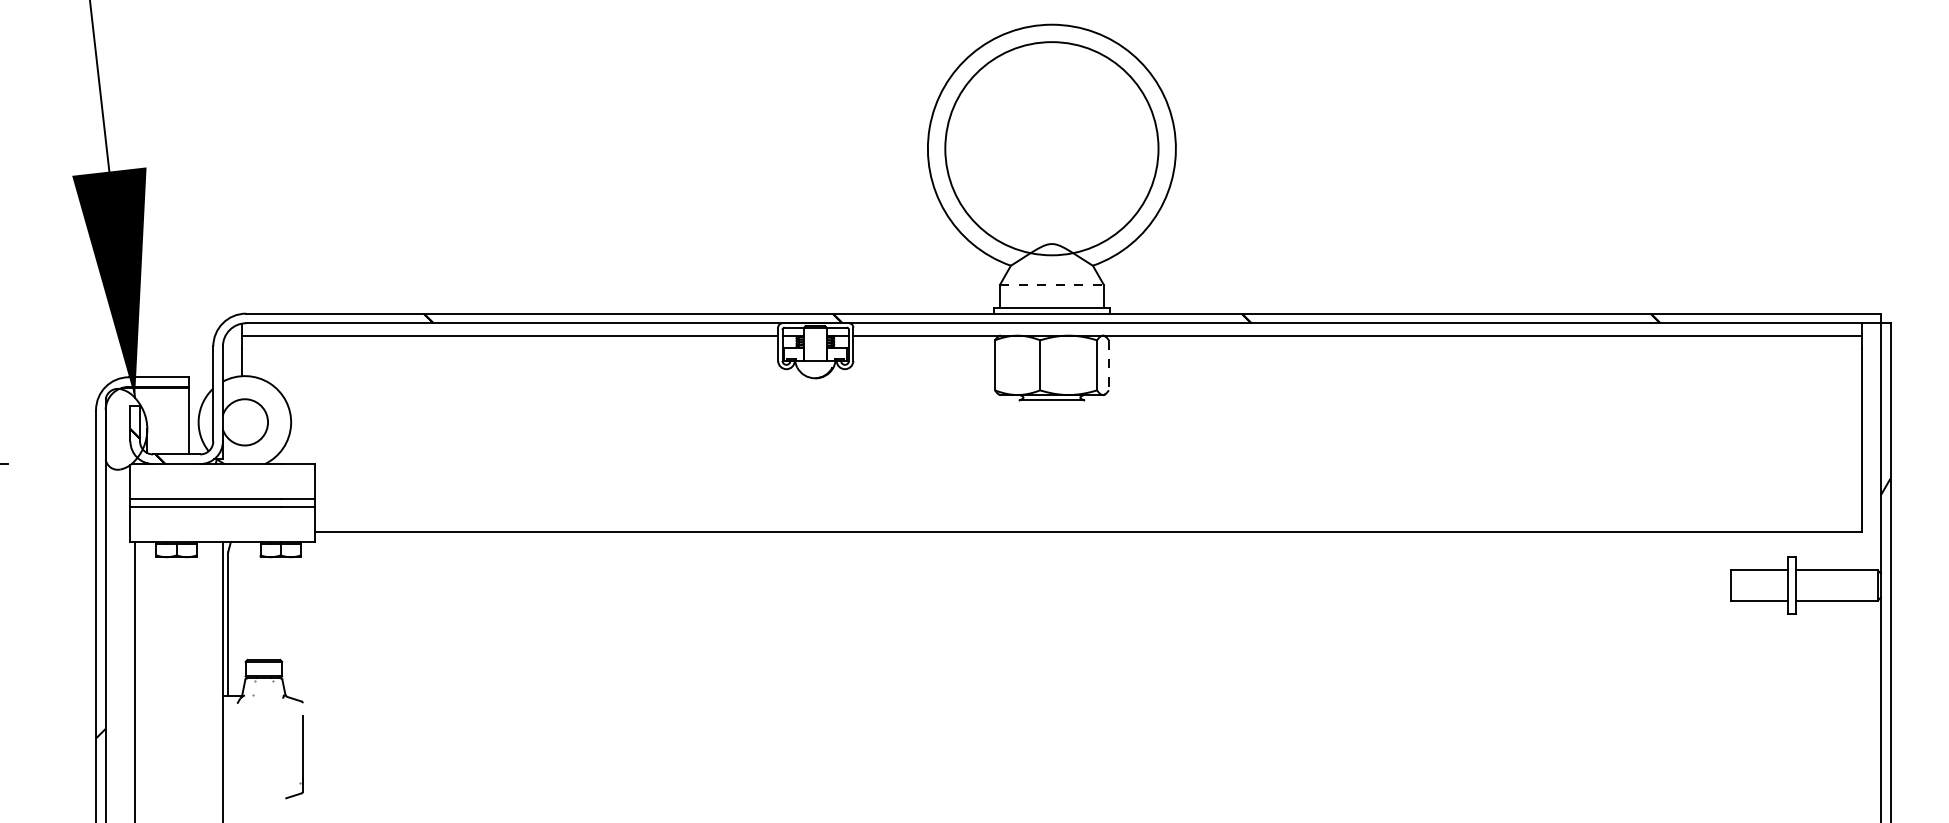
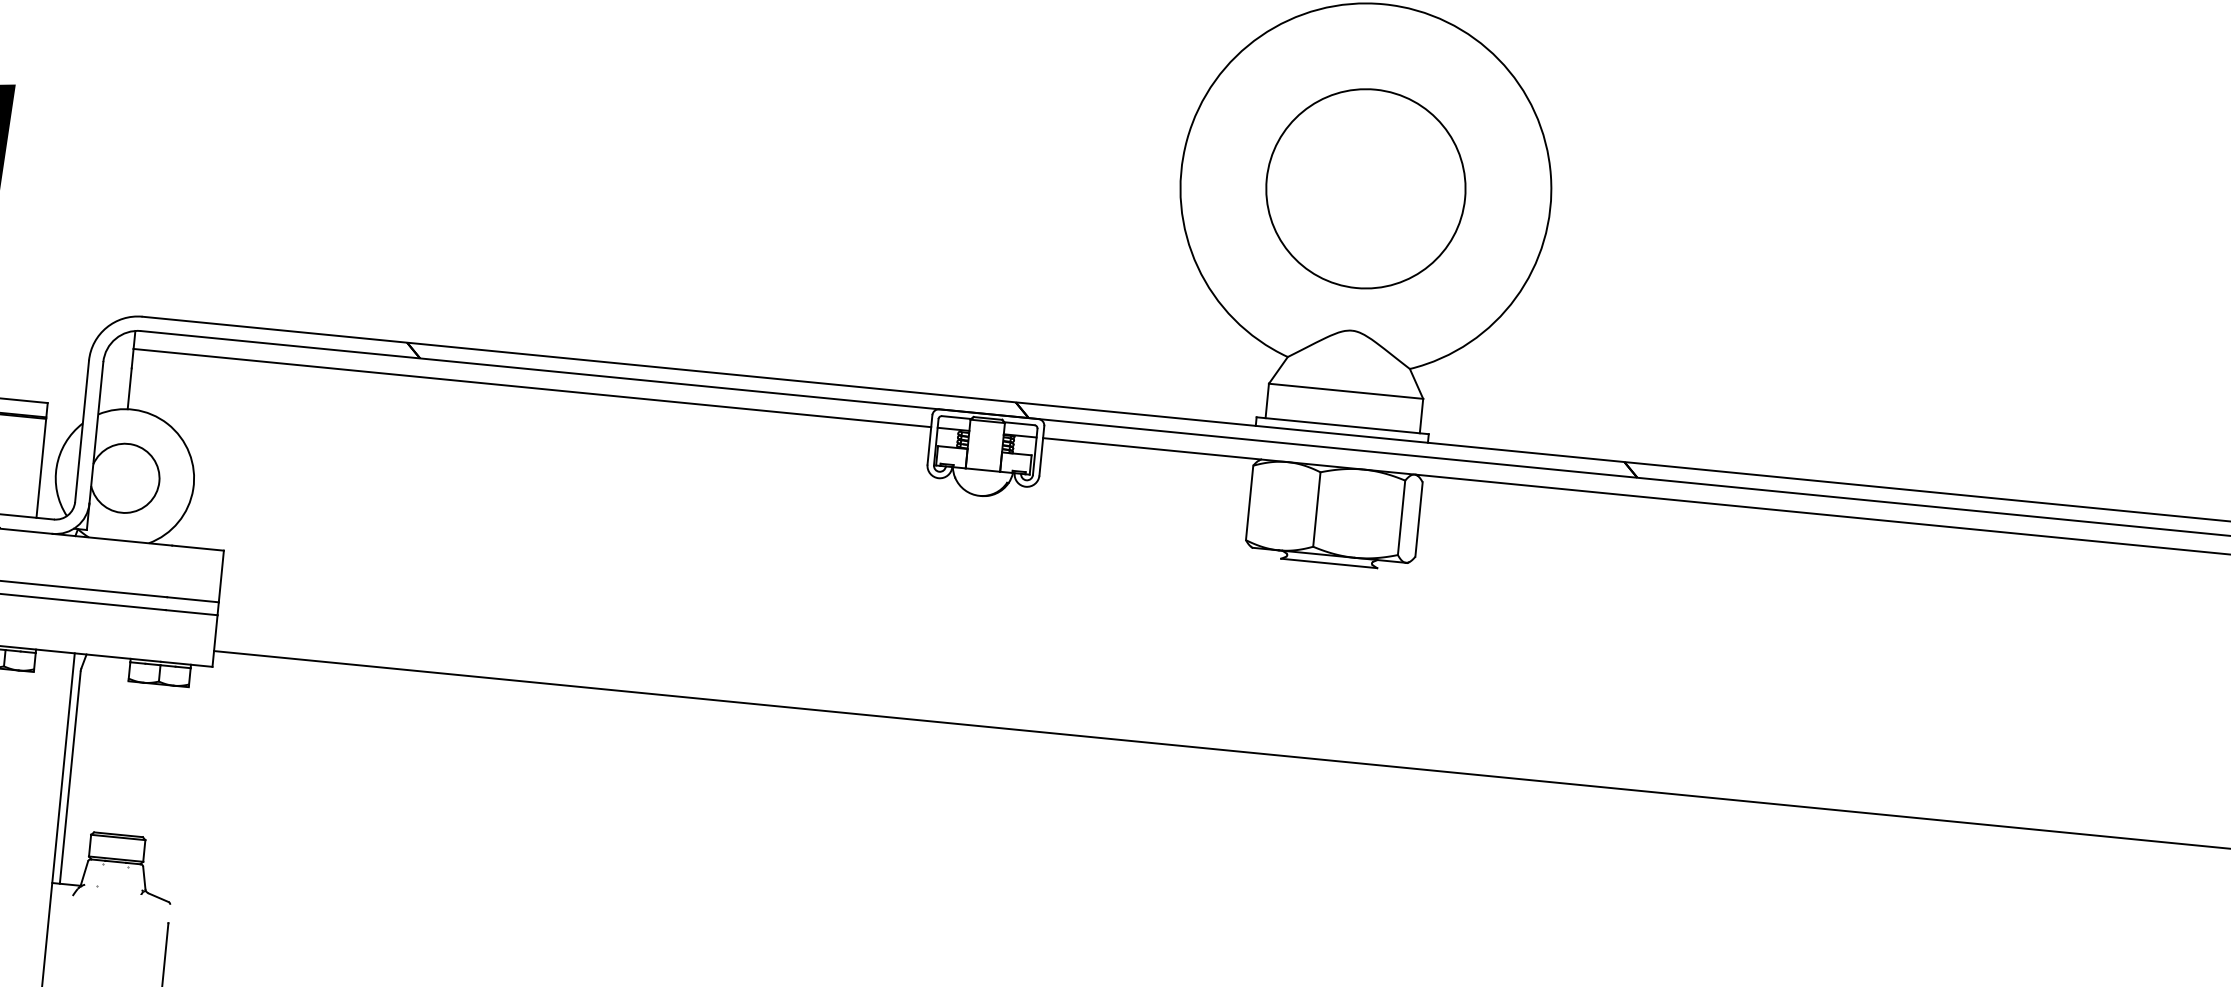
circle: (1051, 148) -> (1365, 188), size x0.62
line: (1051, 284) -> (1345, 390), dashed -> solid
line: (1108, 365) -> (1418, 519), dashed -> solid

